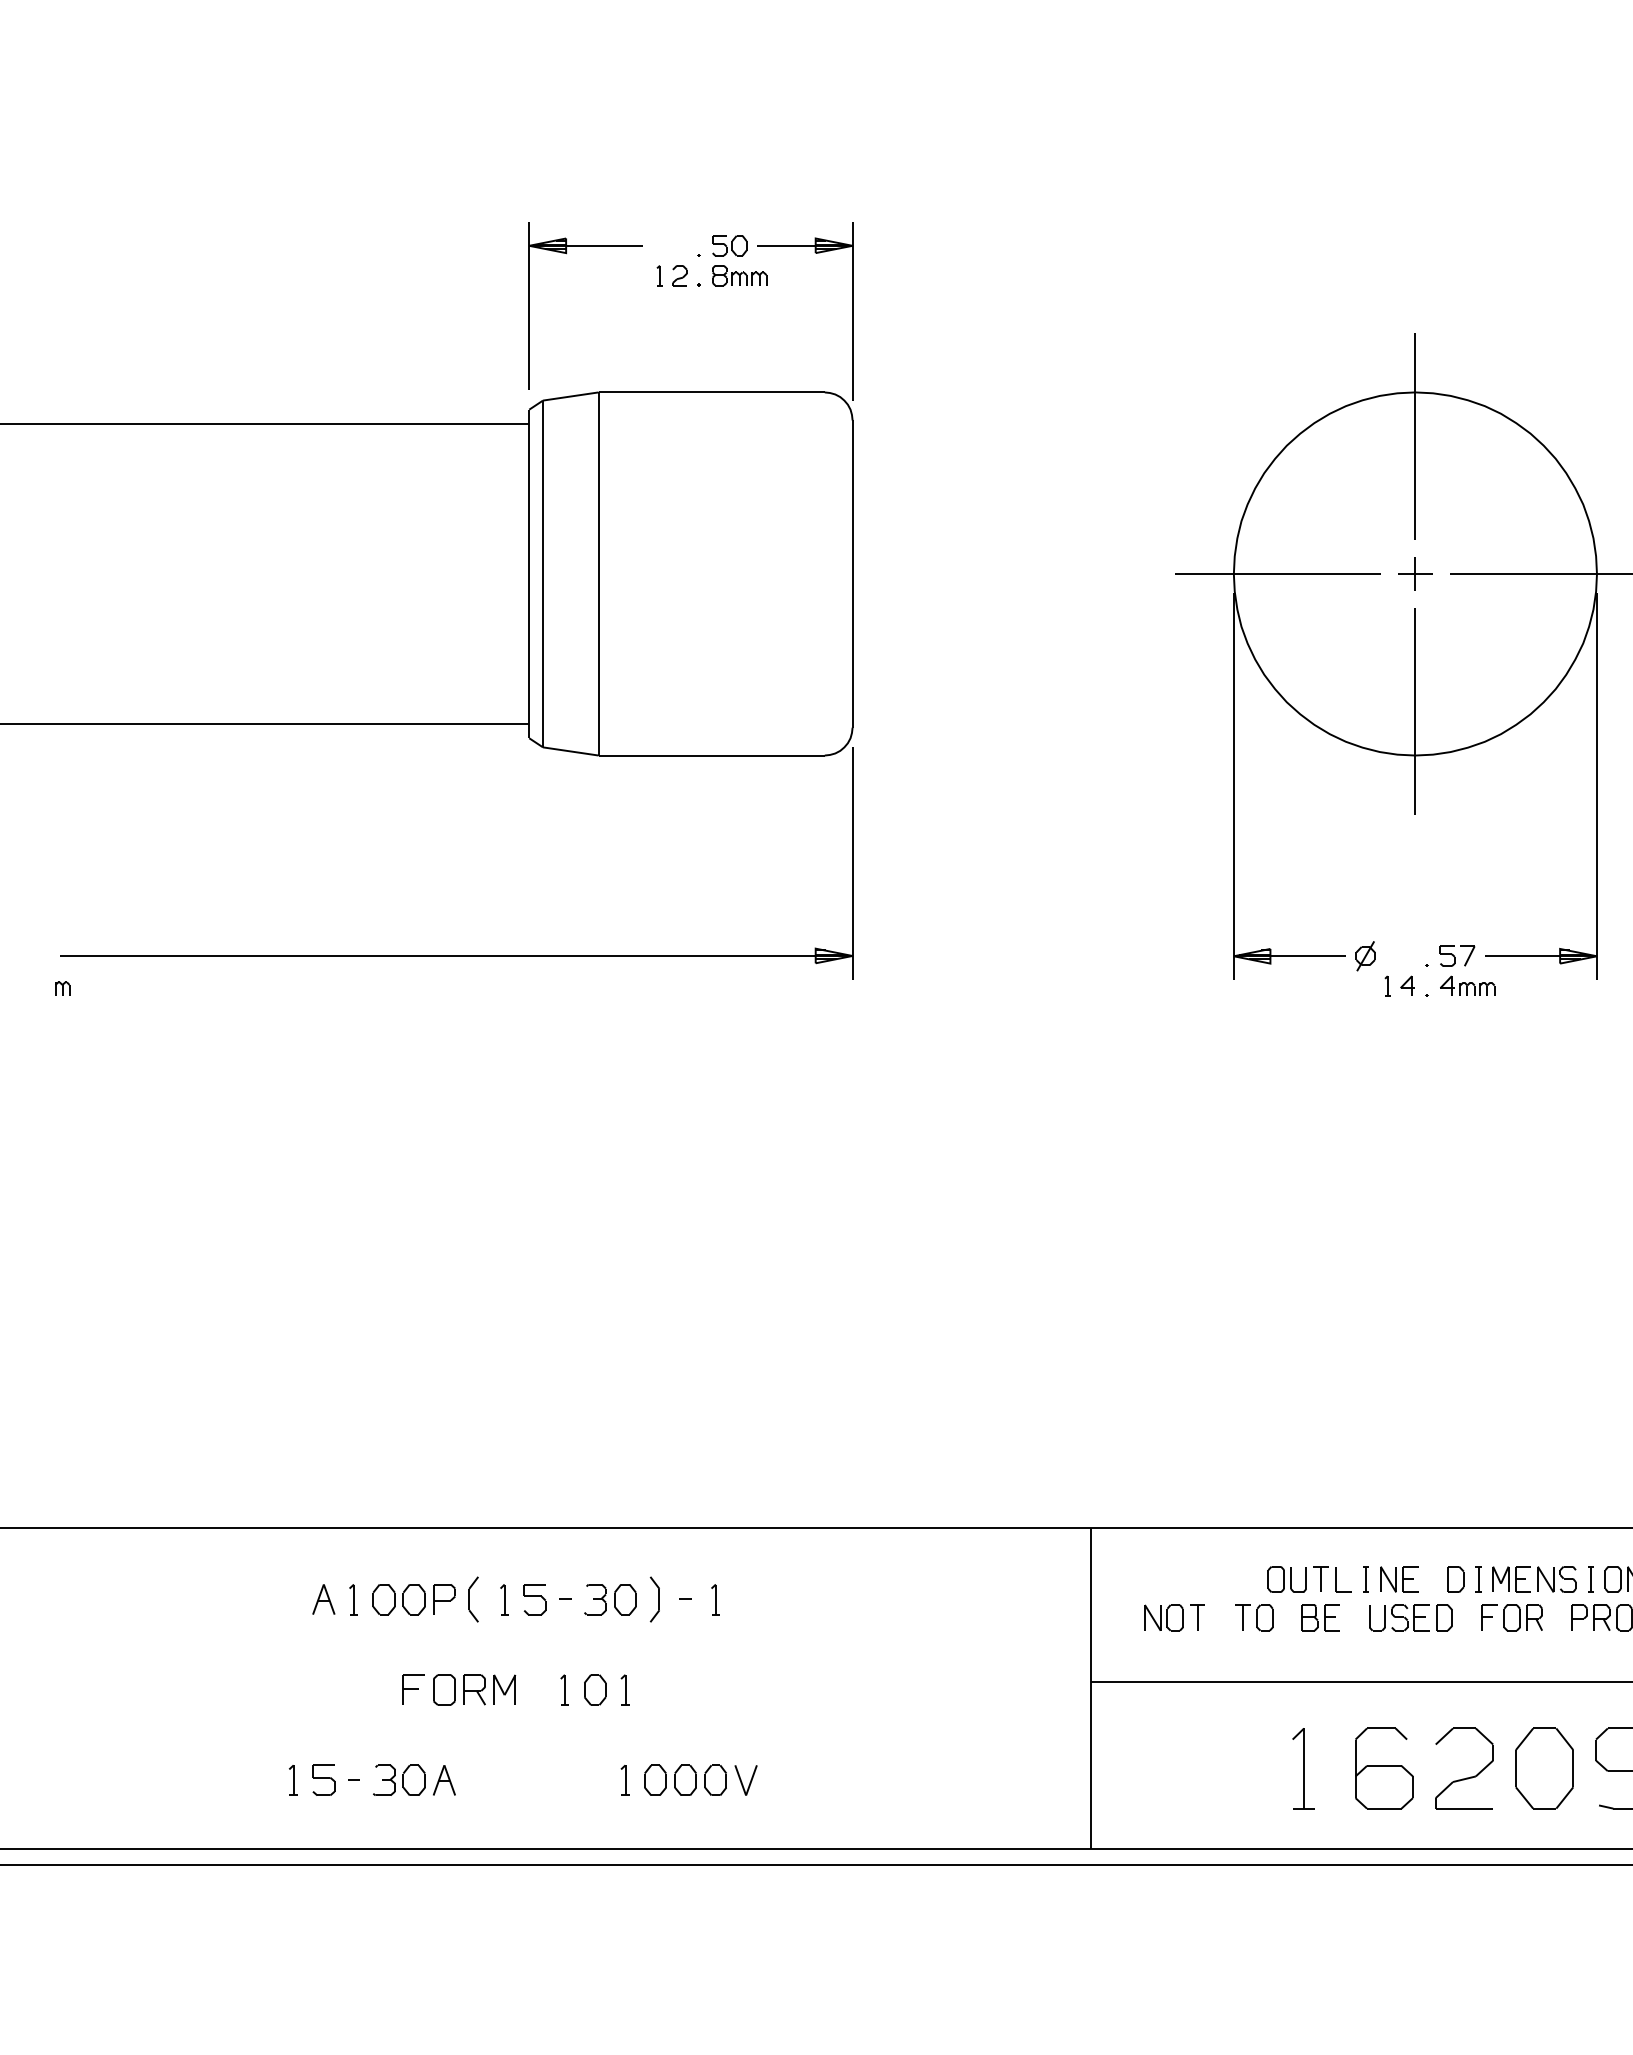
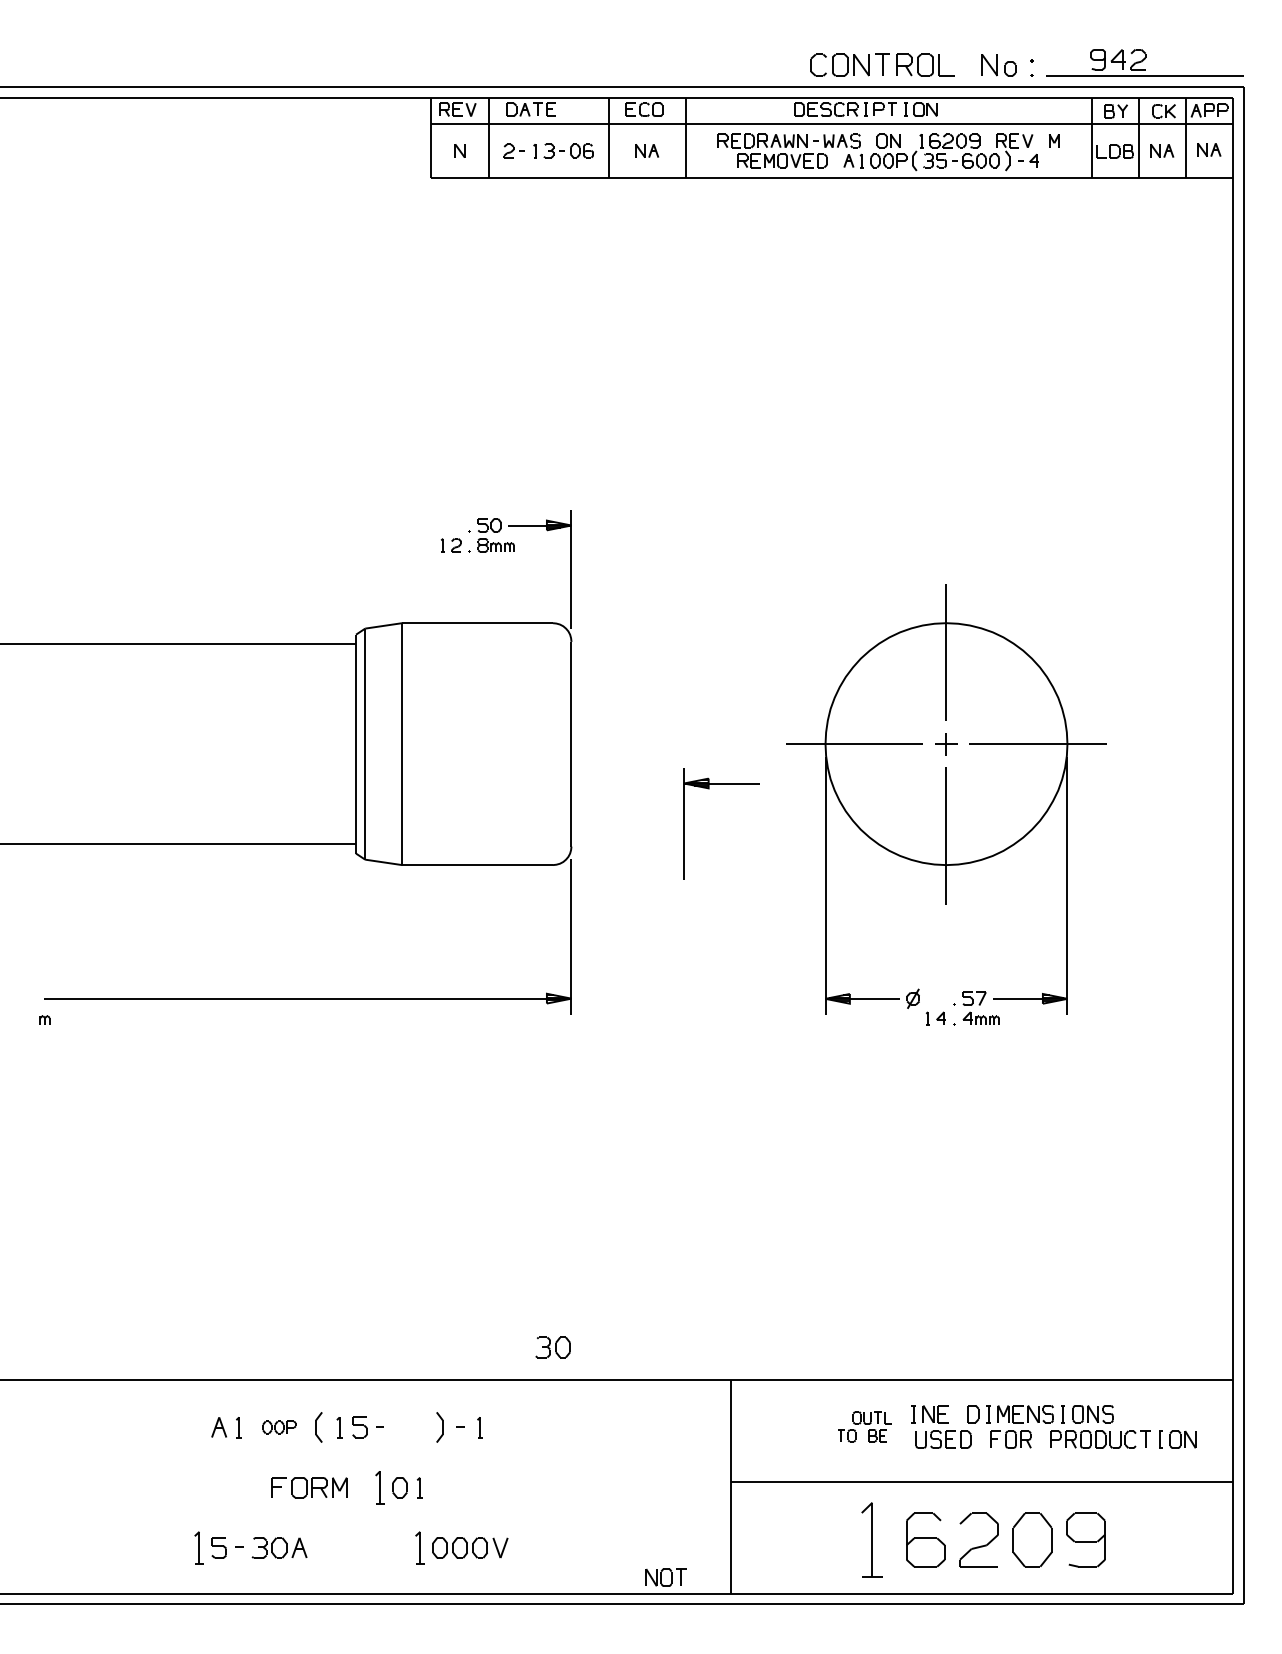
part: (567, 254) -> (709, 789), moved
part: (1292, 1598) -> (864, 1426), size x0.7
part: (414, 1599) -> (279, 1427), size x0.6
part: (609, 1599) -> (552, 1347), moved
part: (1173, 1617) -> (665, 1577), moved
part: (564, 1689) -> (379, 1487), size x1.6
part: (1302, 1767) -> (871, 1539), size x1.4
part: (292, 1779) -> (198, 1547), size x1.6
part: (624, 1779) -> (419, 1547), size x1.6

